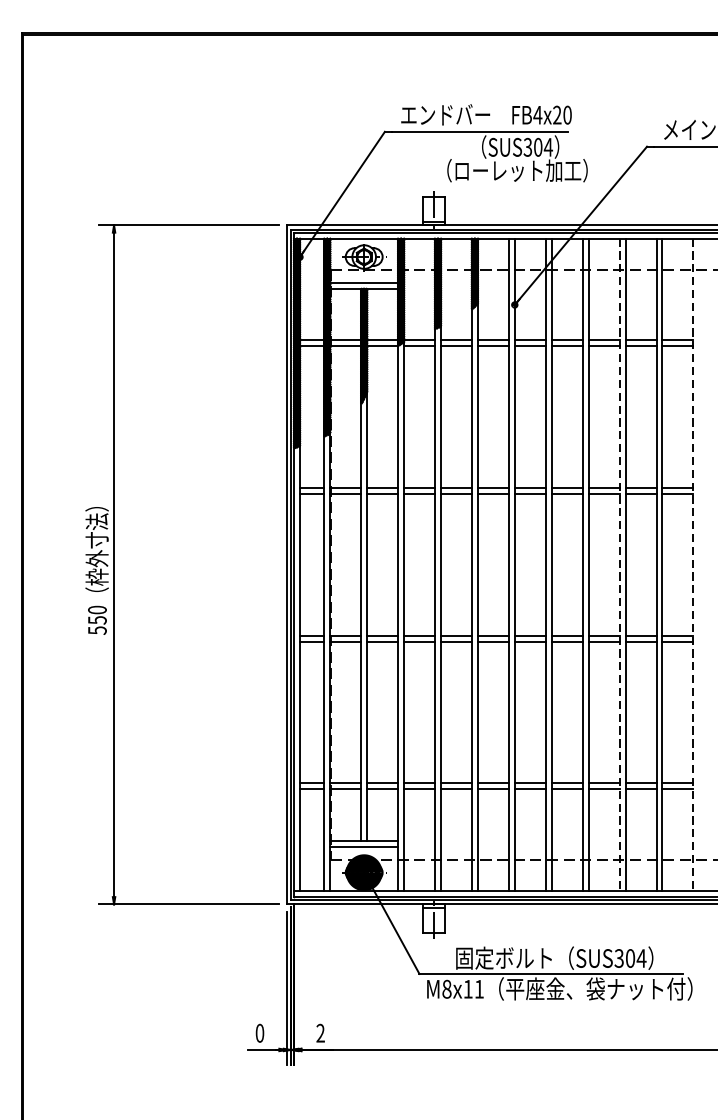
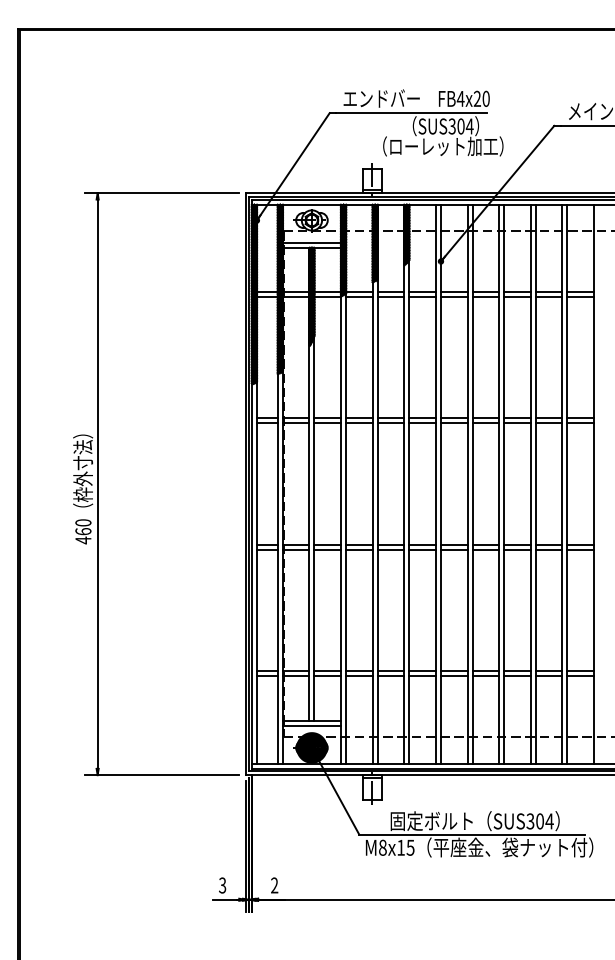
line: (619, 565) -> (530, 484), dashed -> solid
line: (693, 565) -> (594, 484), dashed -> solid
text: (97, 625) -> (83, 536), 550 -> 460
text: (479, 988) -> (410, 847), M8x11 -> M8x15
text: (259, 1033) -> (222, 885), 0 -> 3

